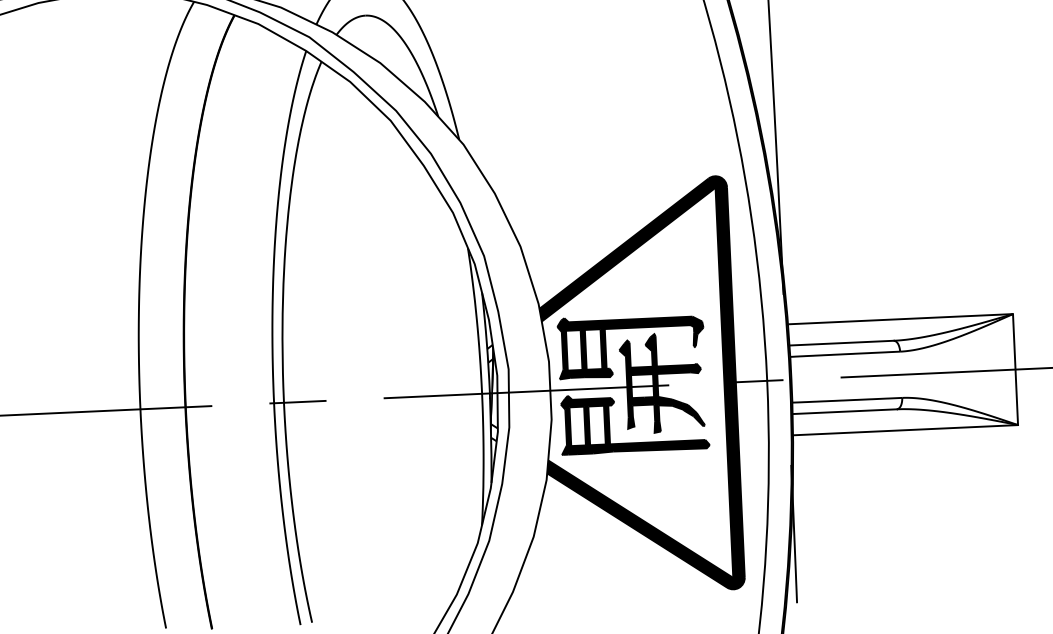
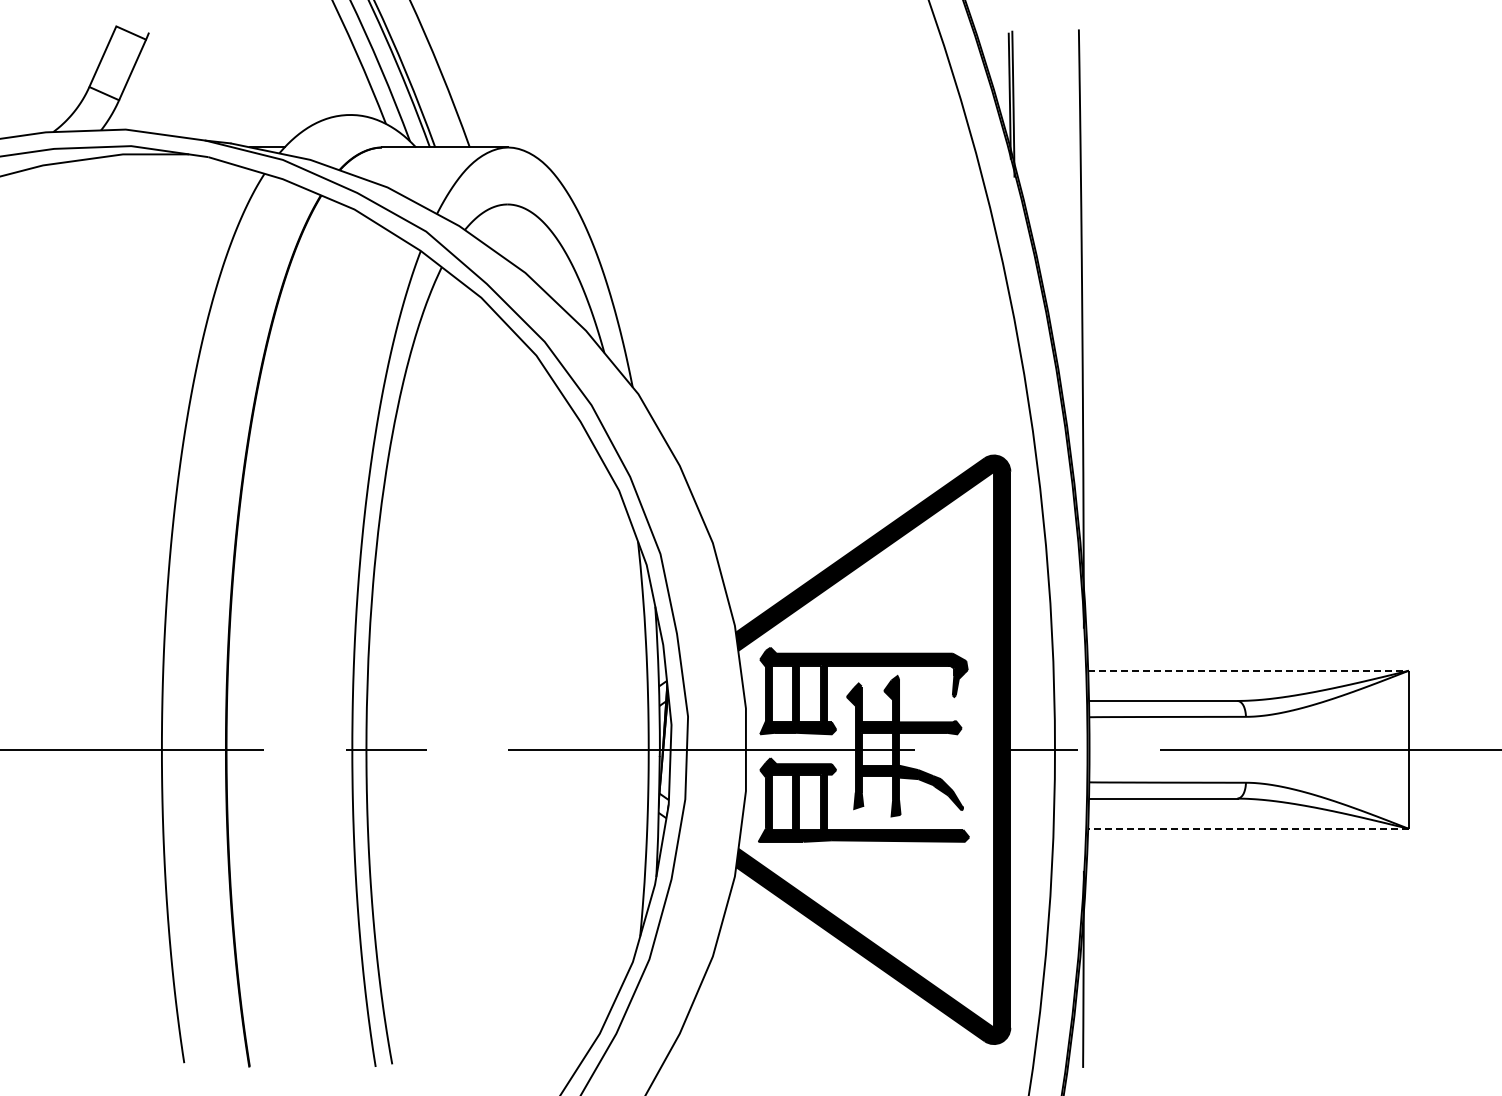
line: (900, 319) -> (1248, 670), solid -> dashed
line: (904, 429) -> (1247, 828), solid -> dashed

